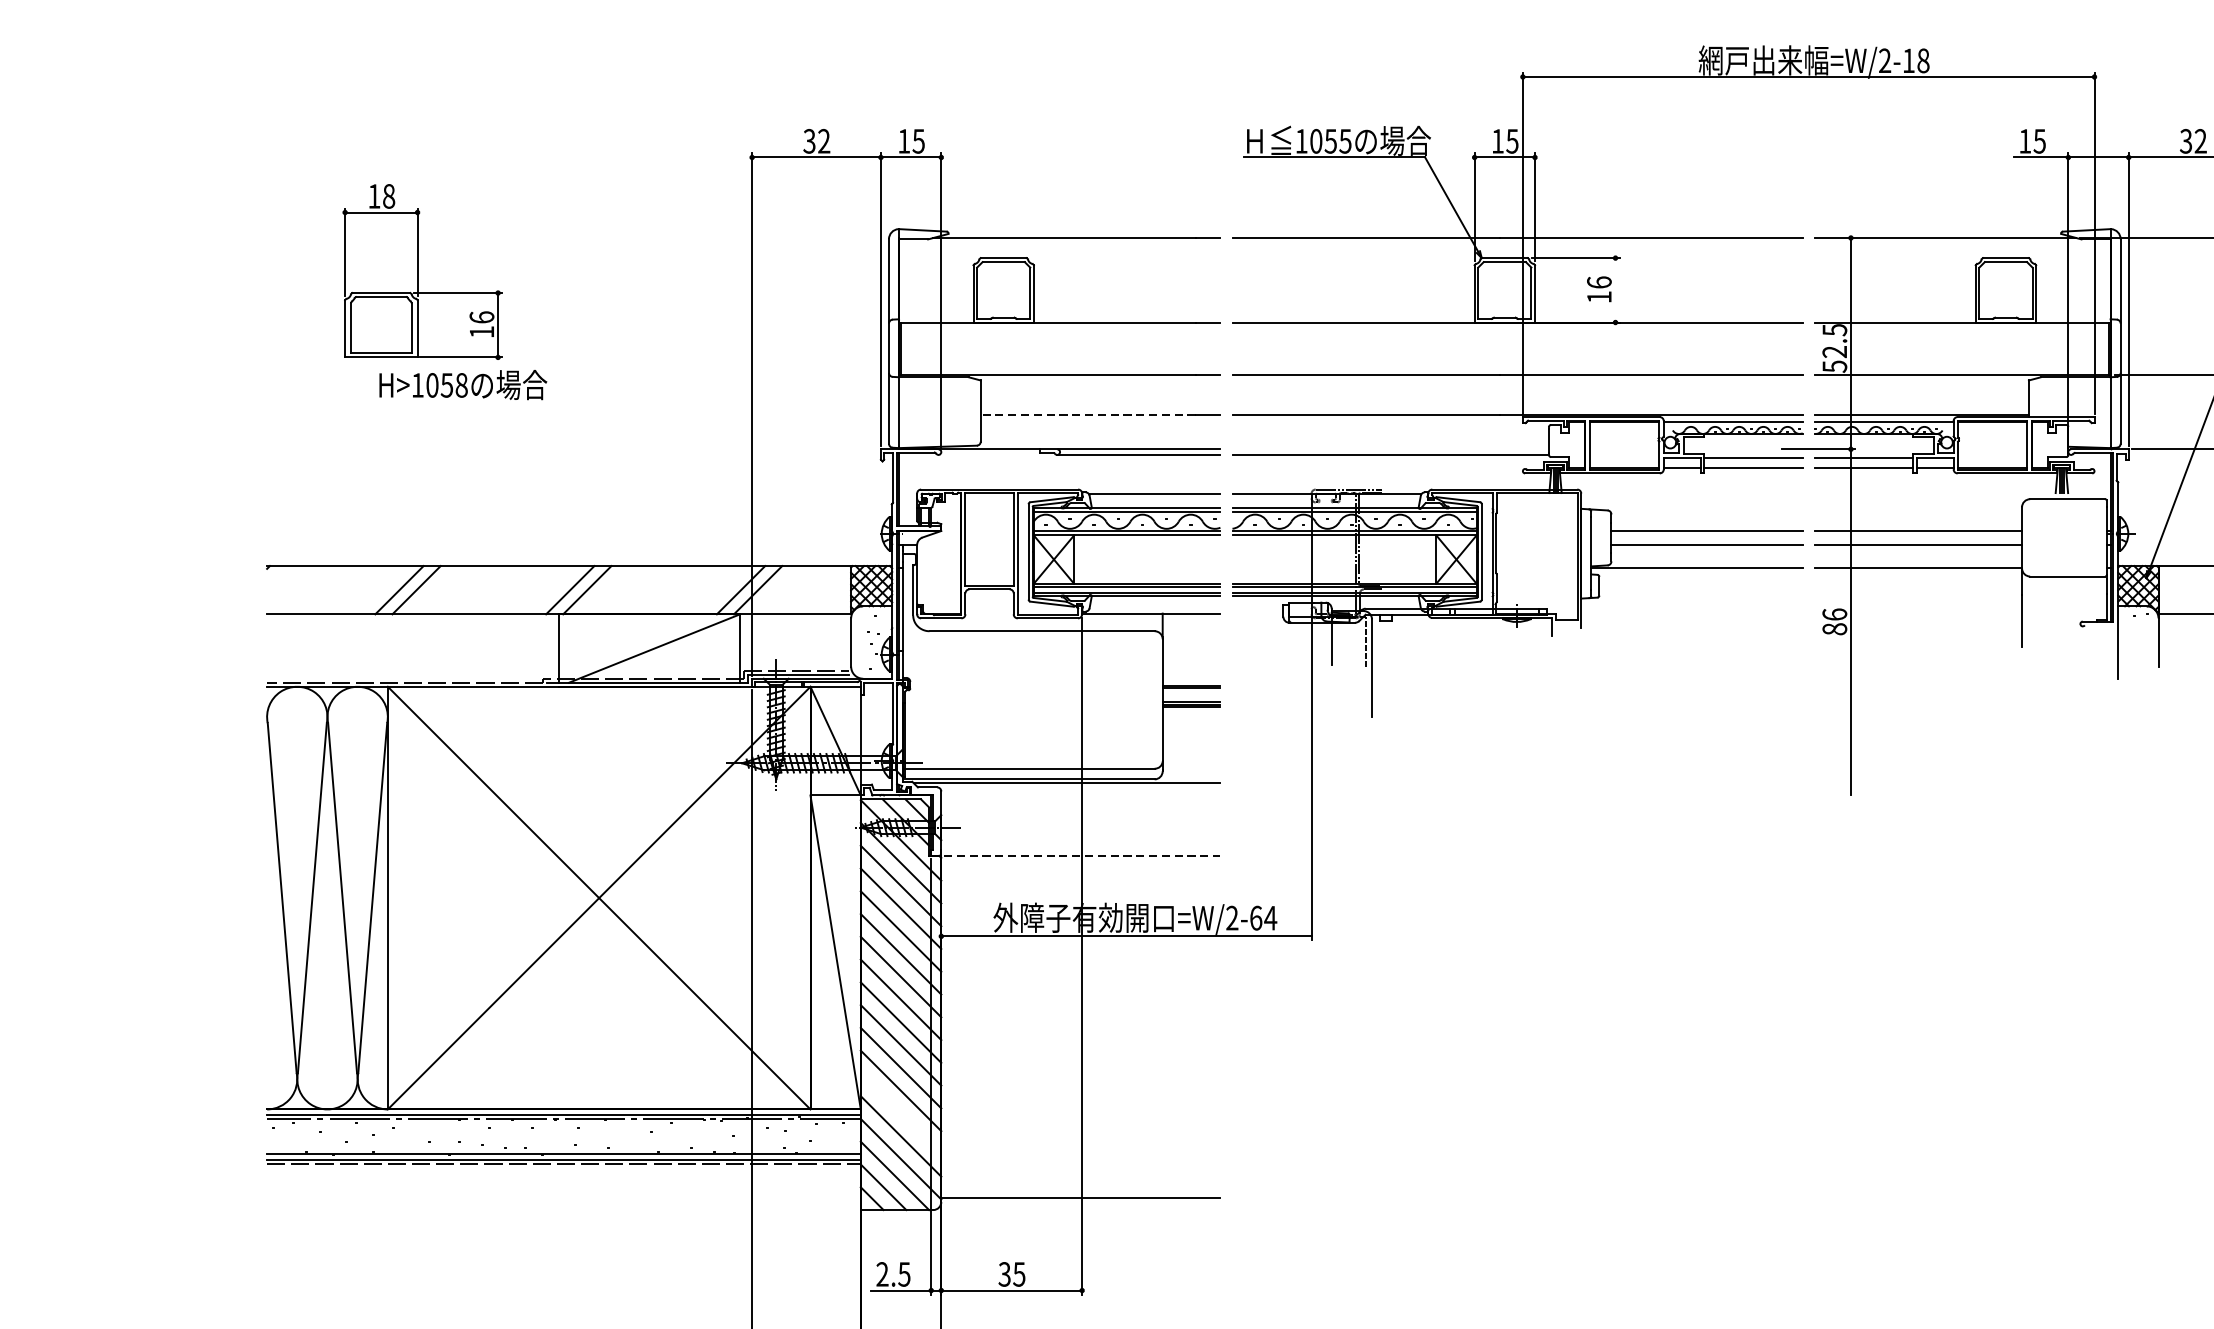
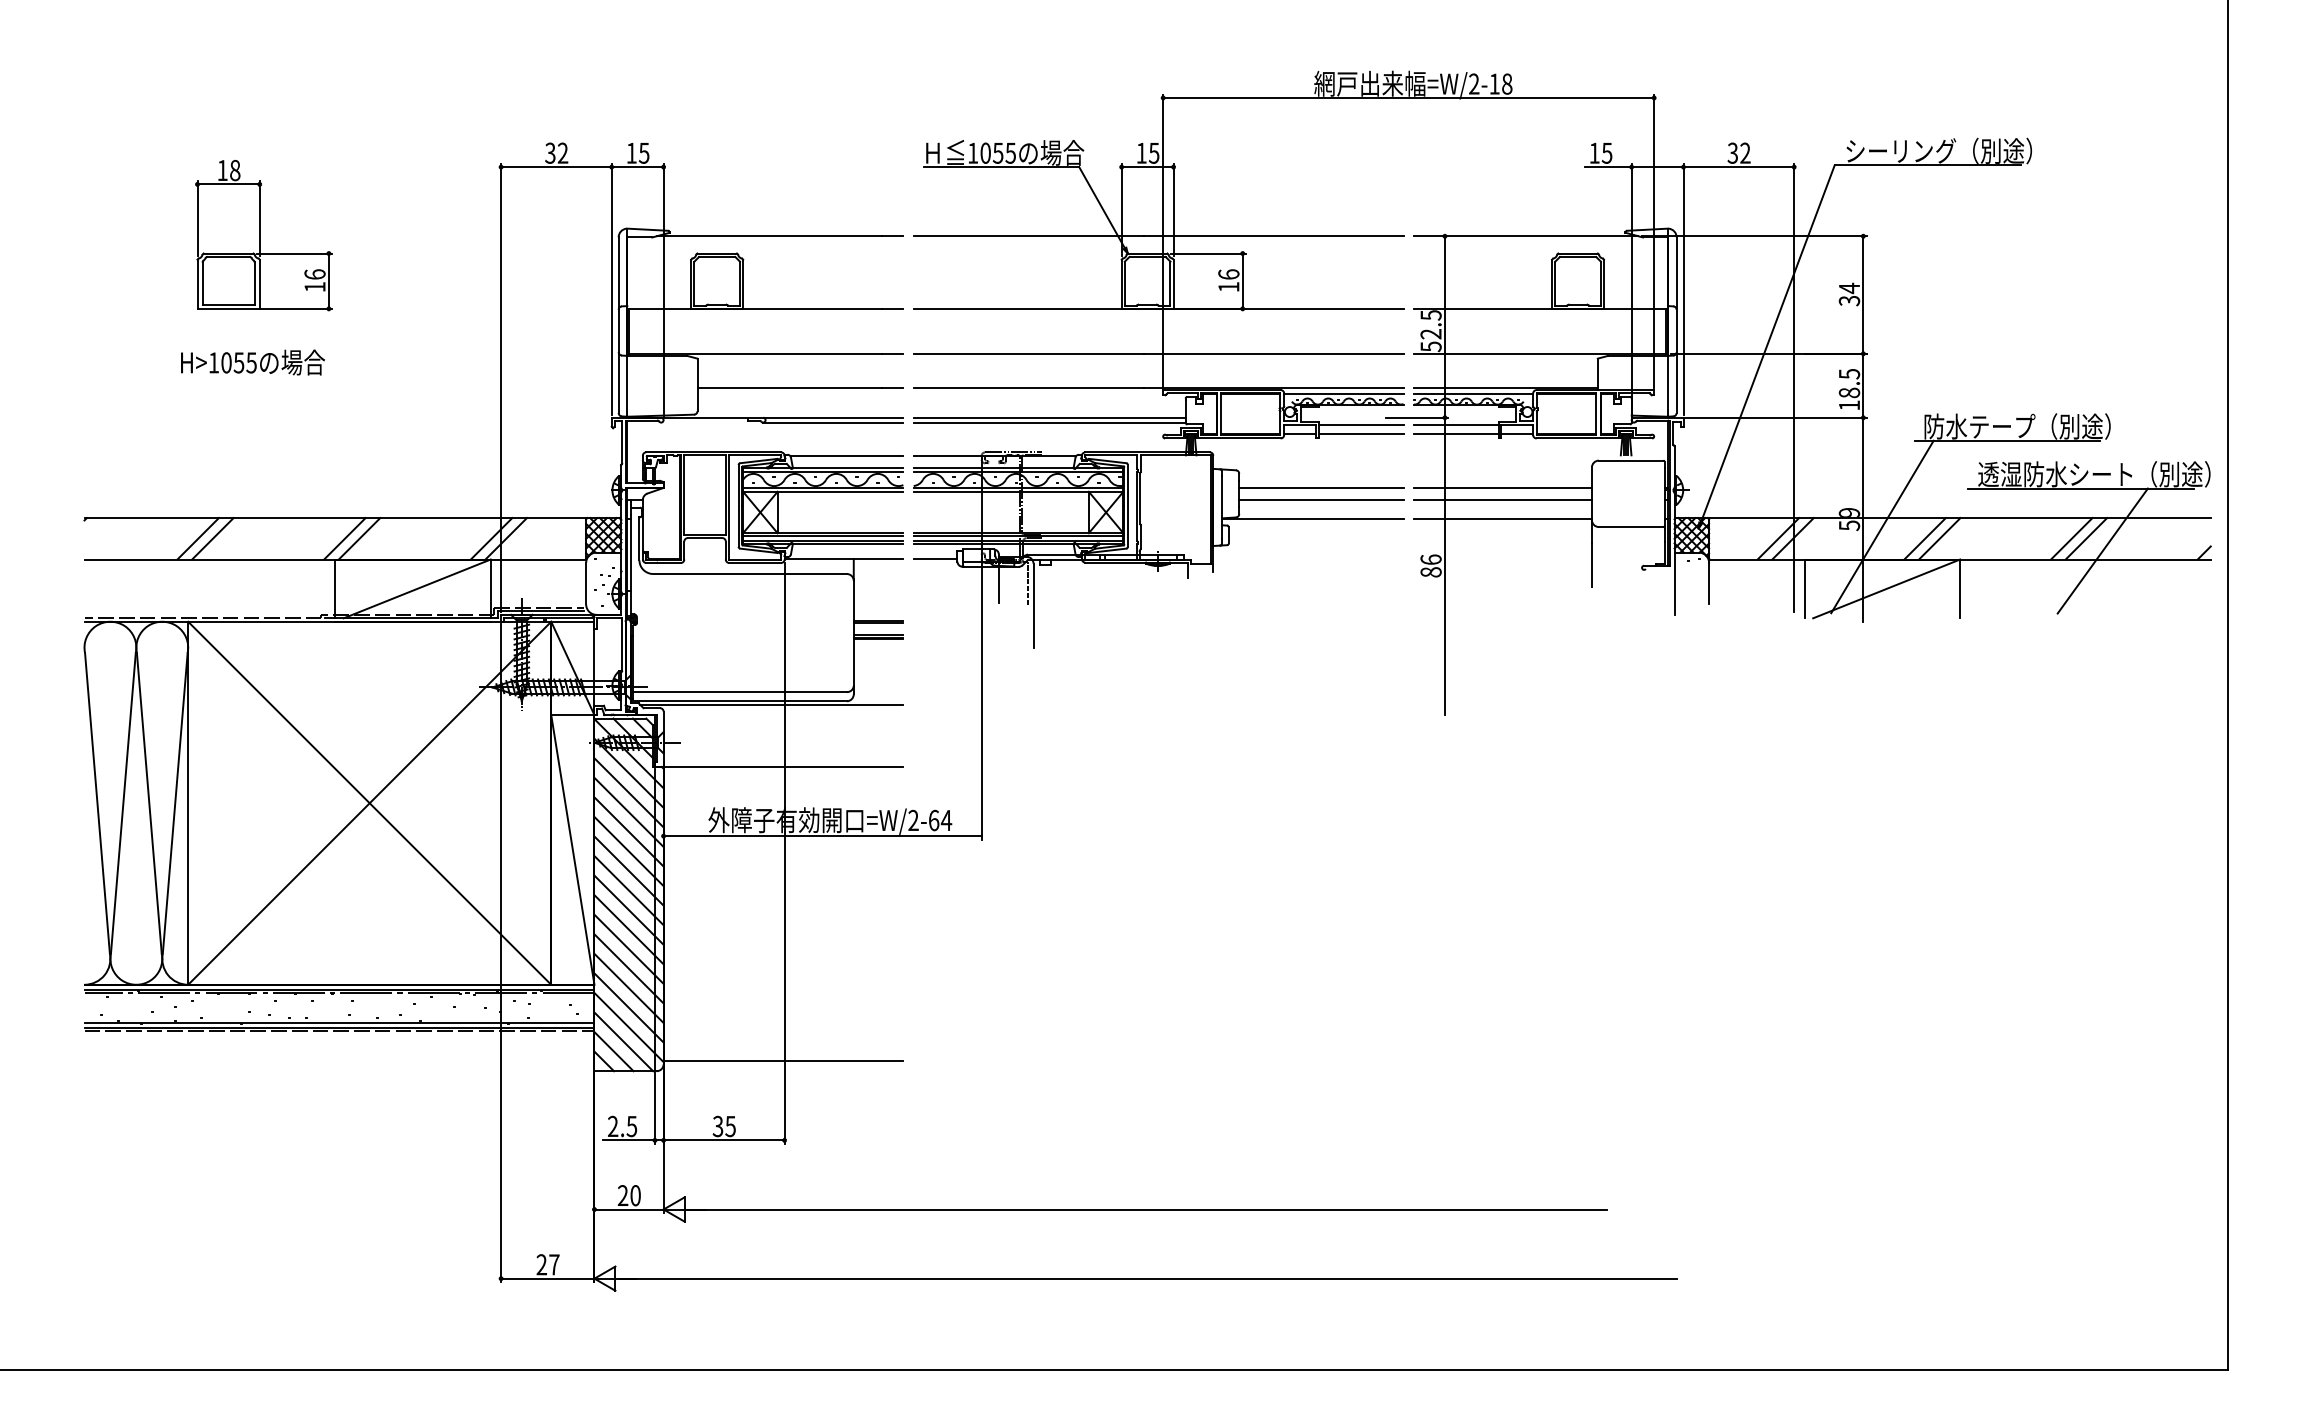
part: (421, 272) -> (263, 235), moved
line: (1615, 289) -> (1242, 280), added
text: (461, 384) -> (251, 362), H>1058 -> H>1055
line: (1087, 415) -> (789, 388), dashed -> solid
line: (1390, 448) -> (1049, 417), added
line: (1257, 613) -> (935, 558), added
line: (1076, 855) -> (779, 766), dashed -> solid
line: (900, 1112) -> (628, 987), added

